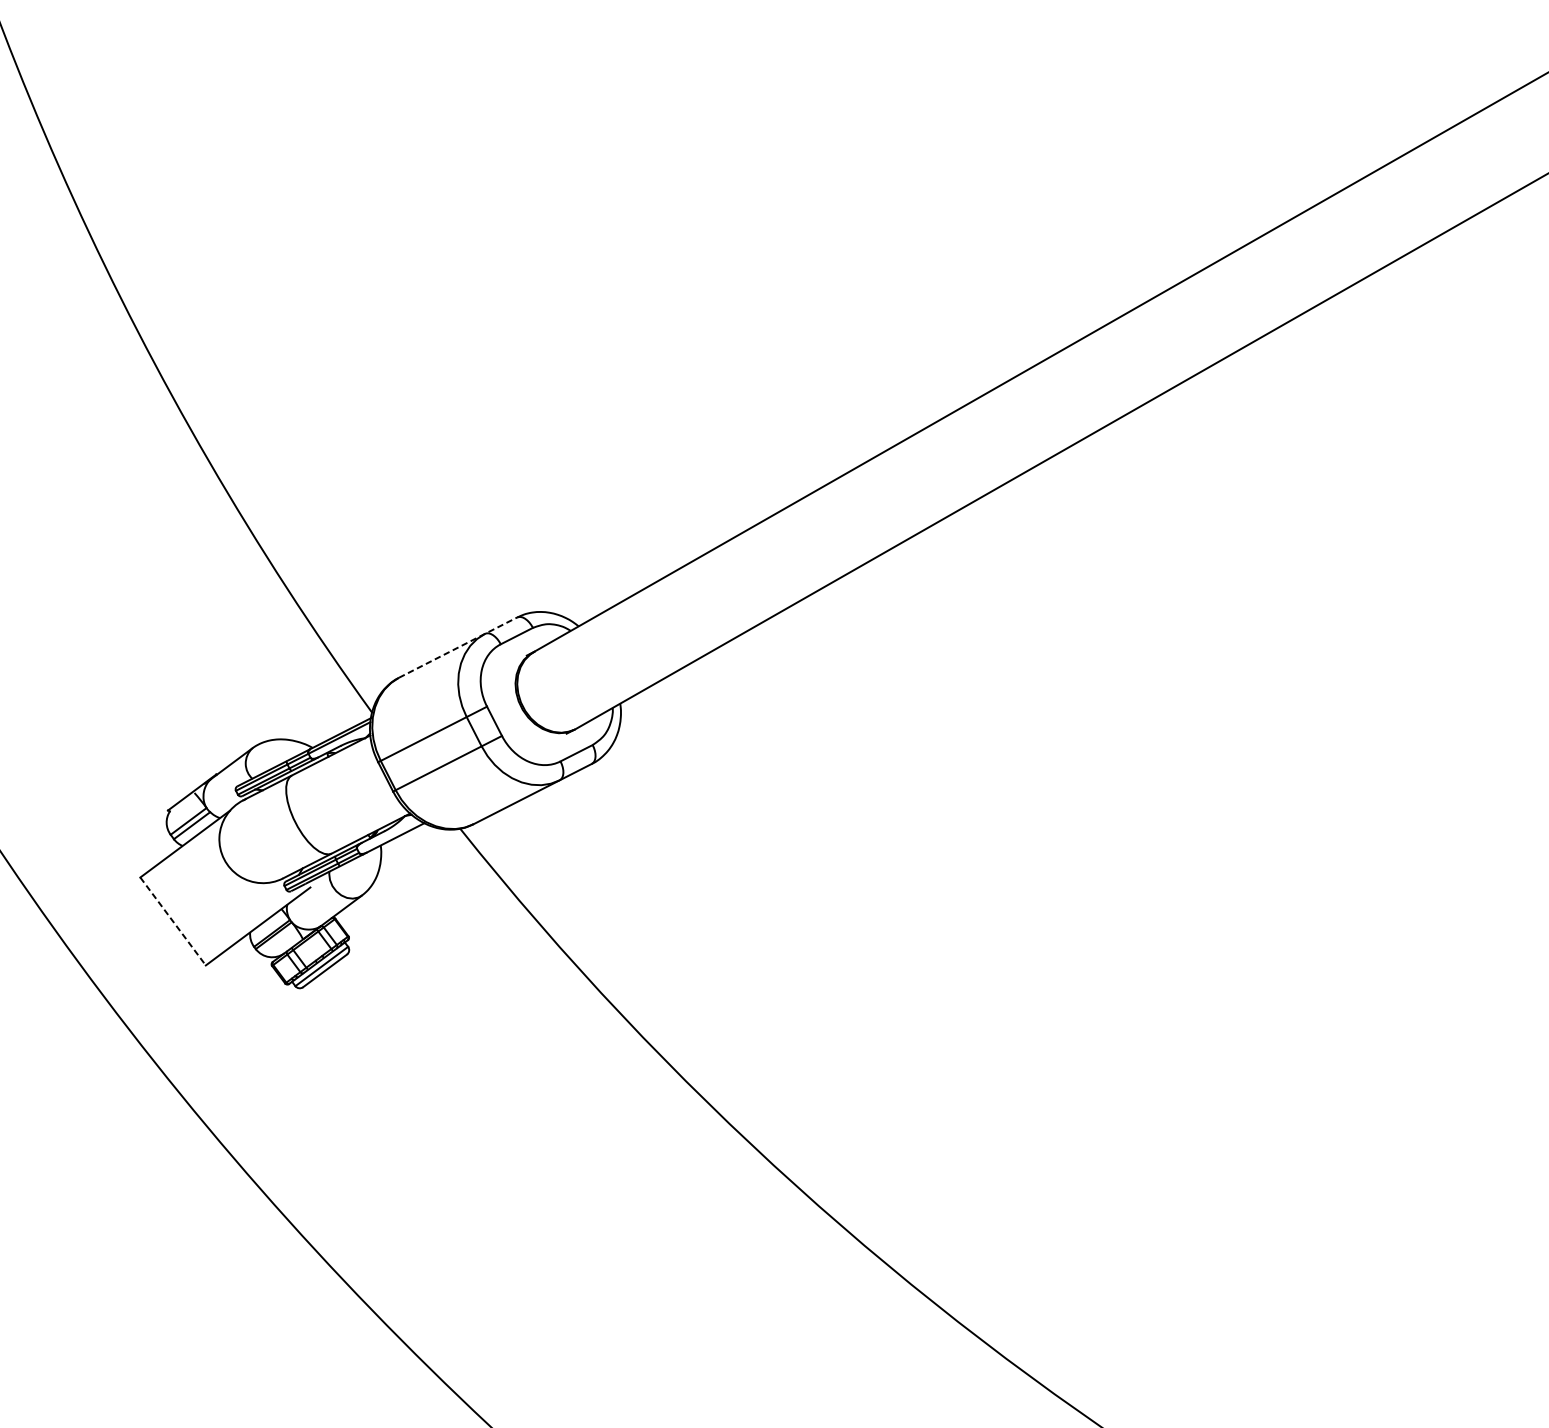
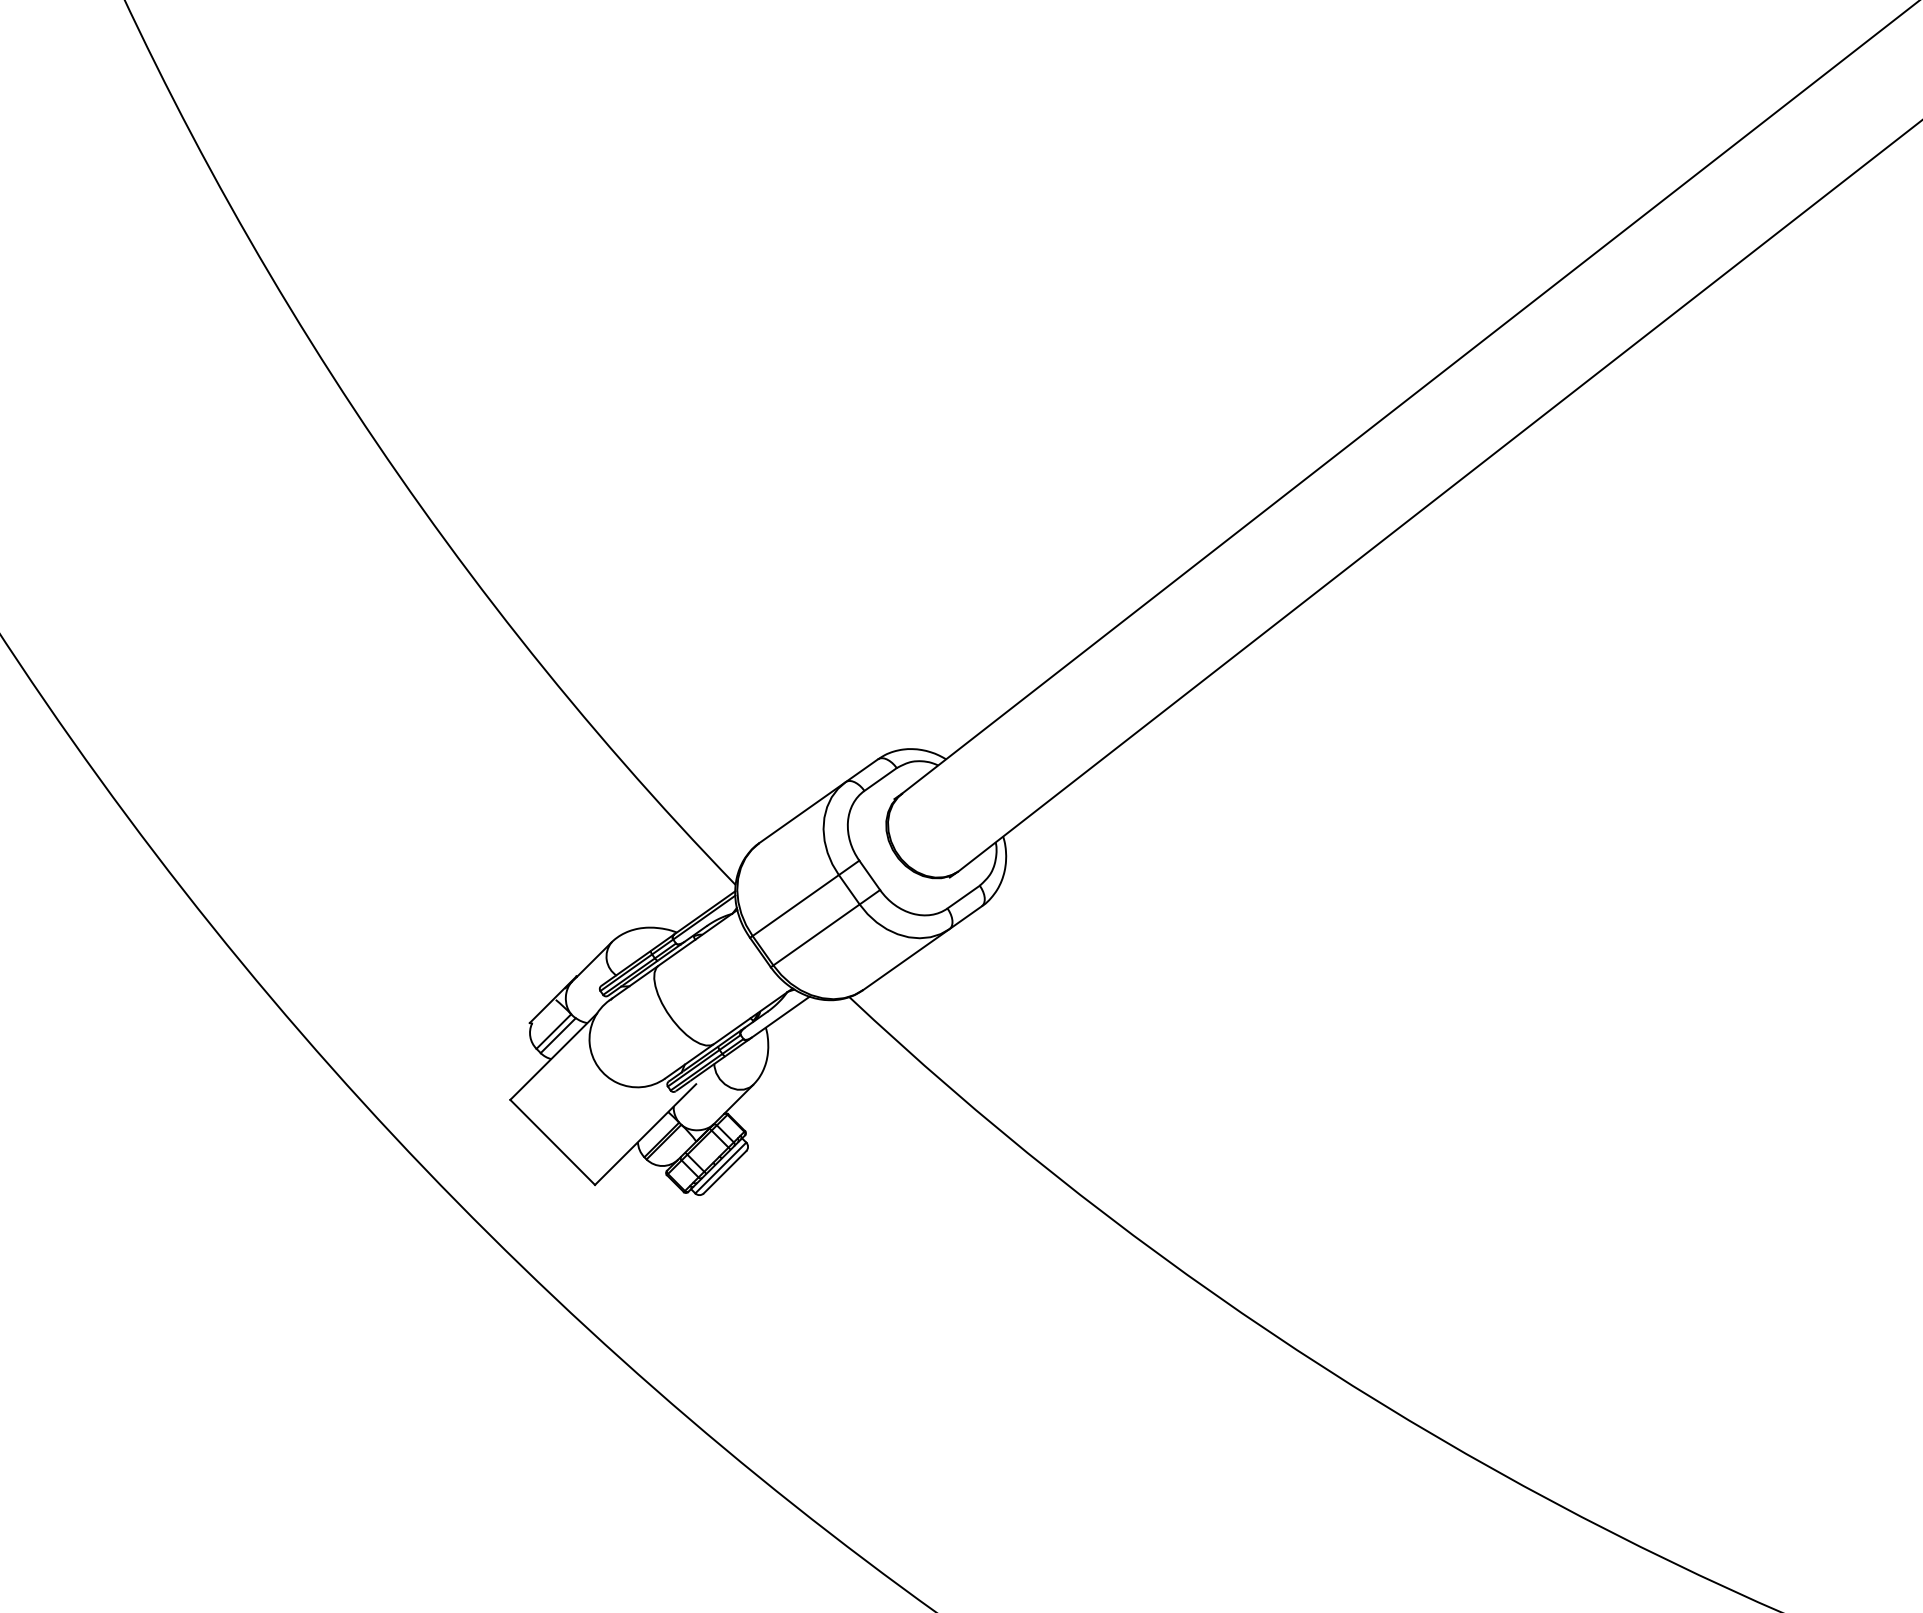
line: (457, 647) -> (818, 801), dashed -> solid
line: (173, 921) -> (553, 1142), dashed -> solid

